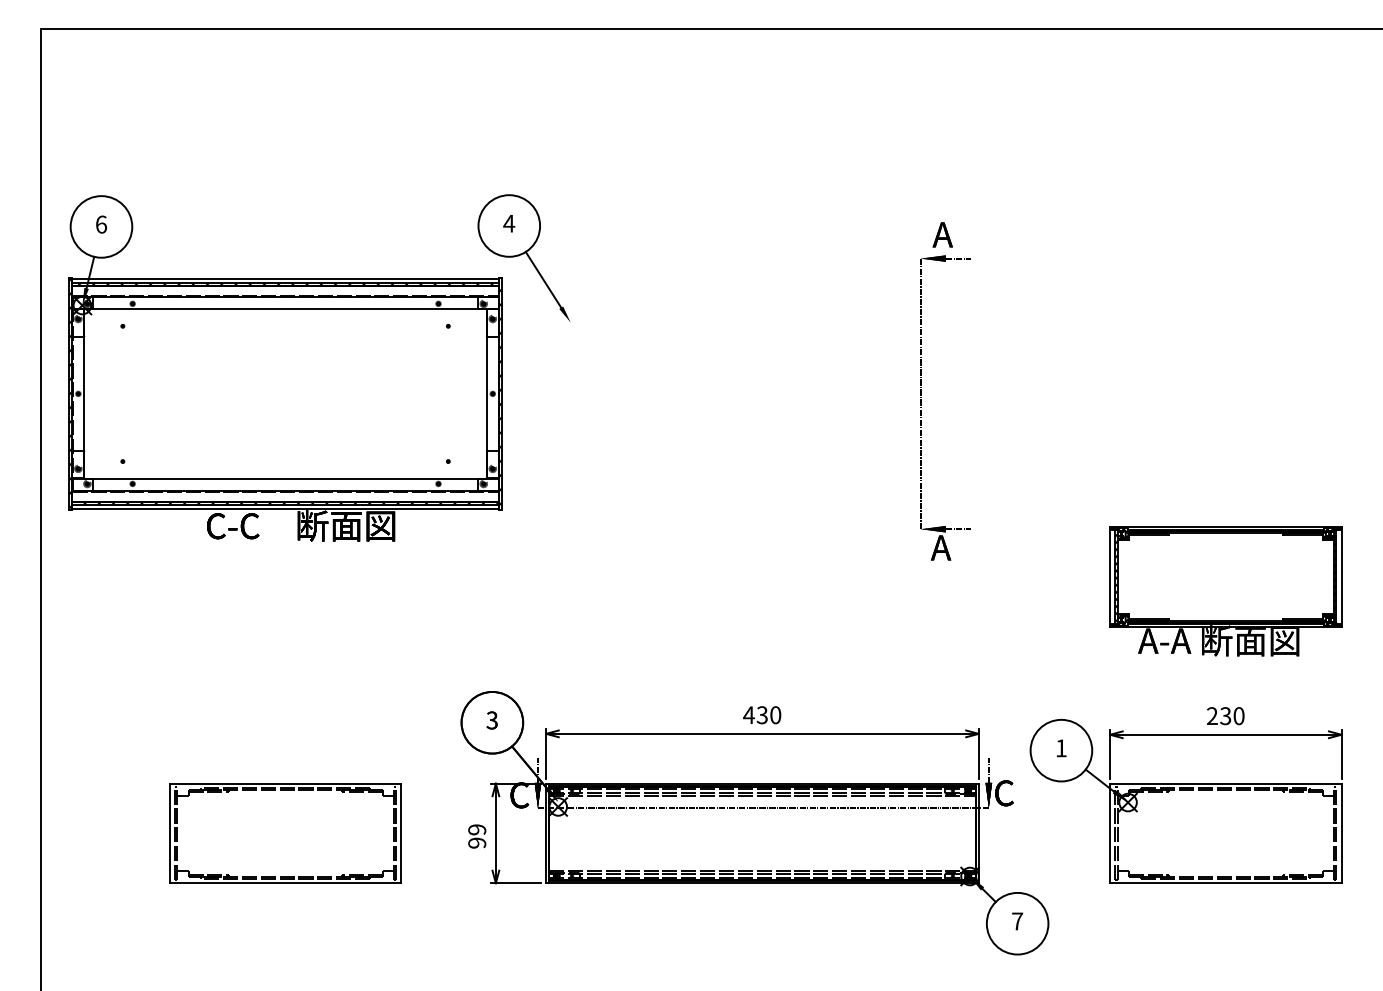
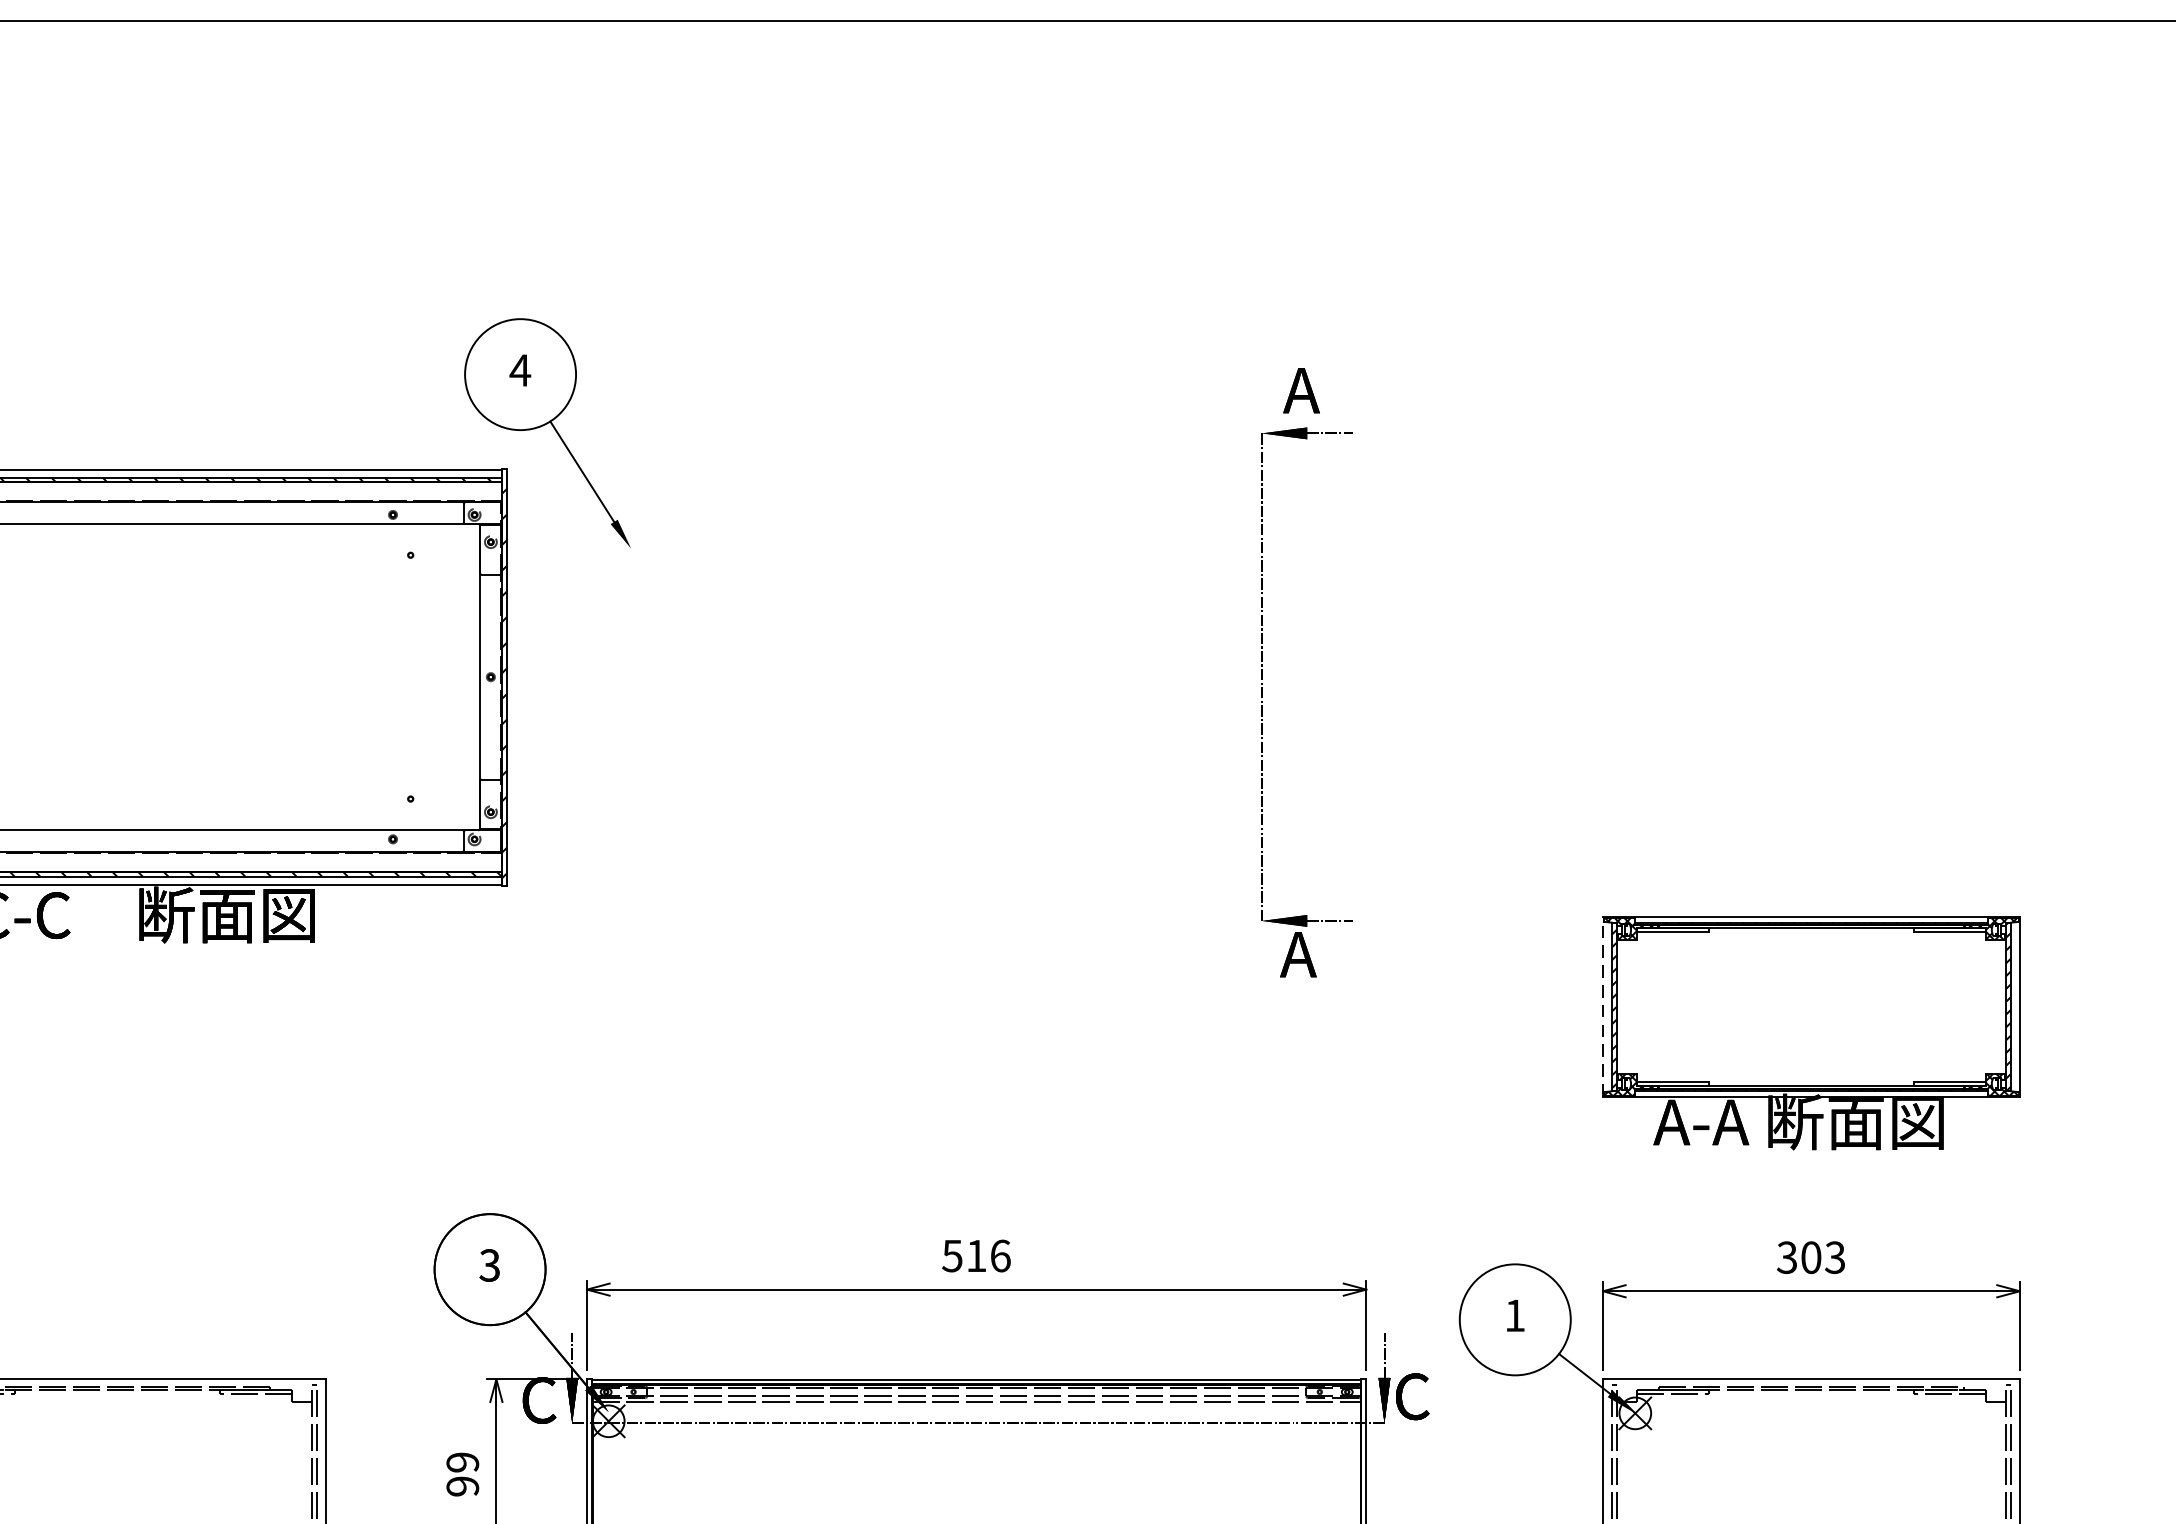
line: (1110, 577) -> (1603, 1007), solid -> dashed
text: (762, 715) -> (976, 1256), 430 -> 516
text: (1225, 716) -> (1810, 1258), 230 -> 303

